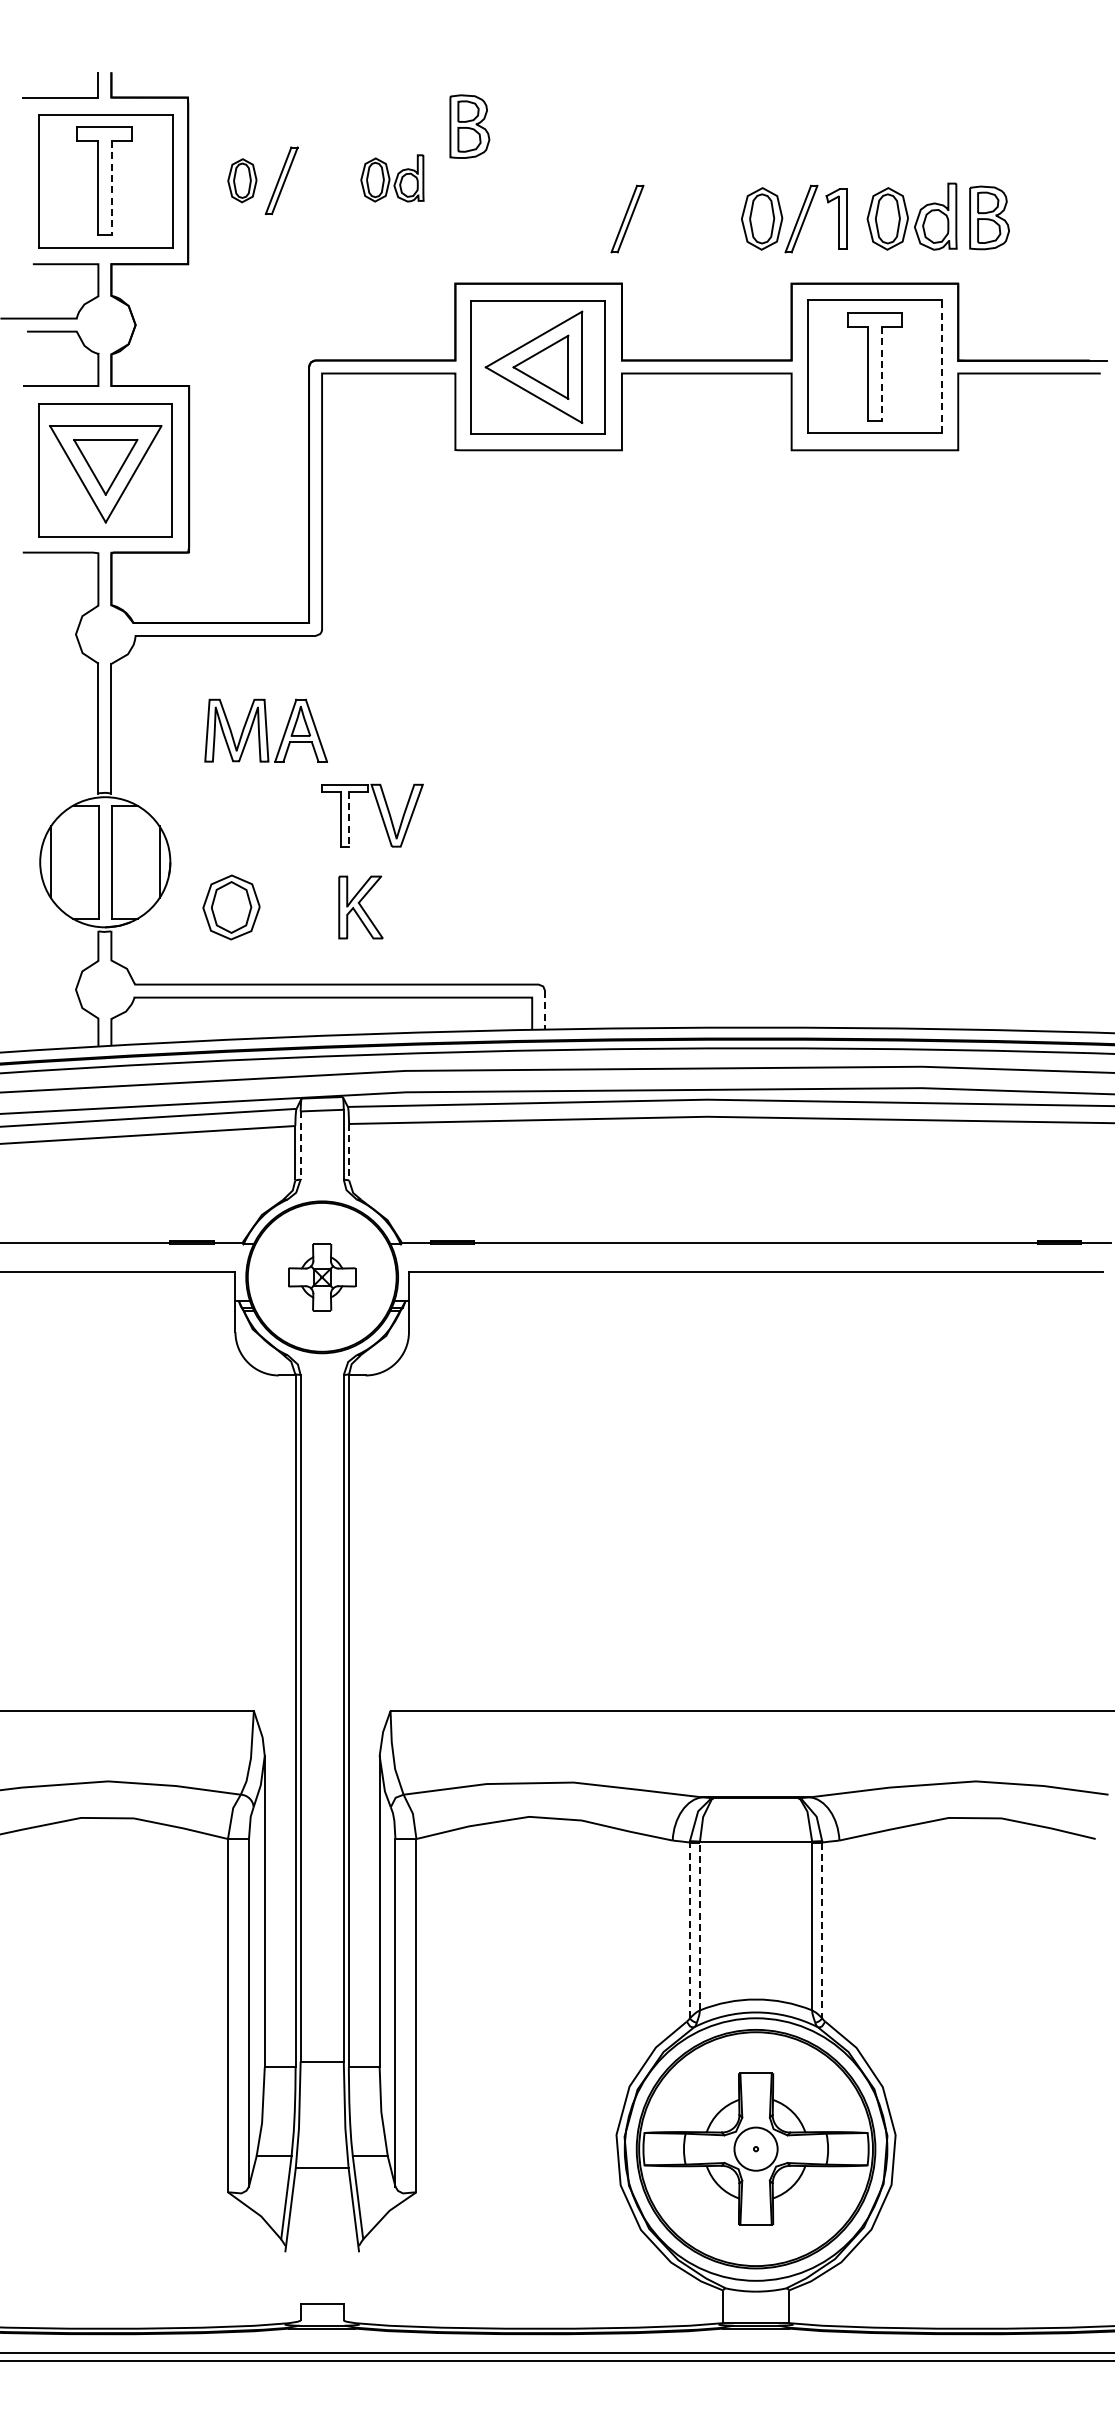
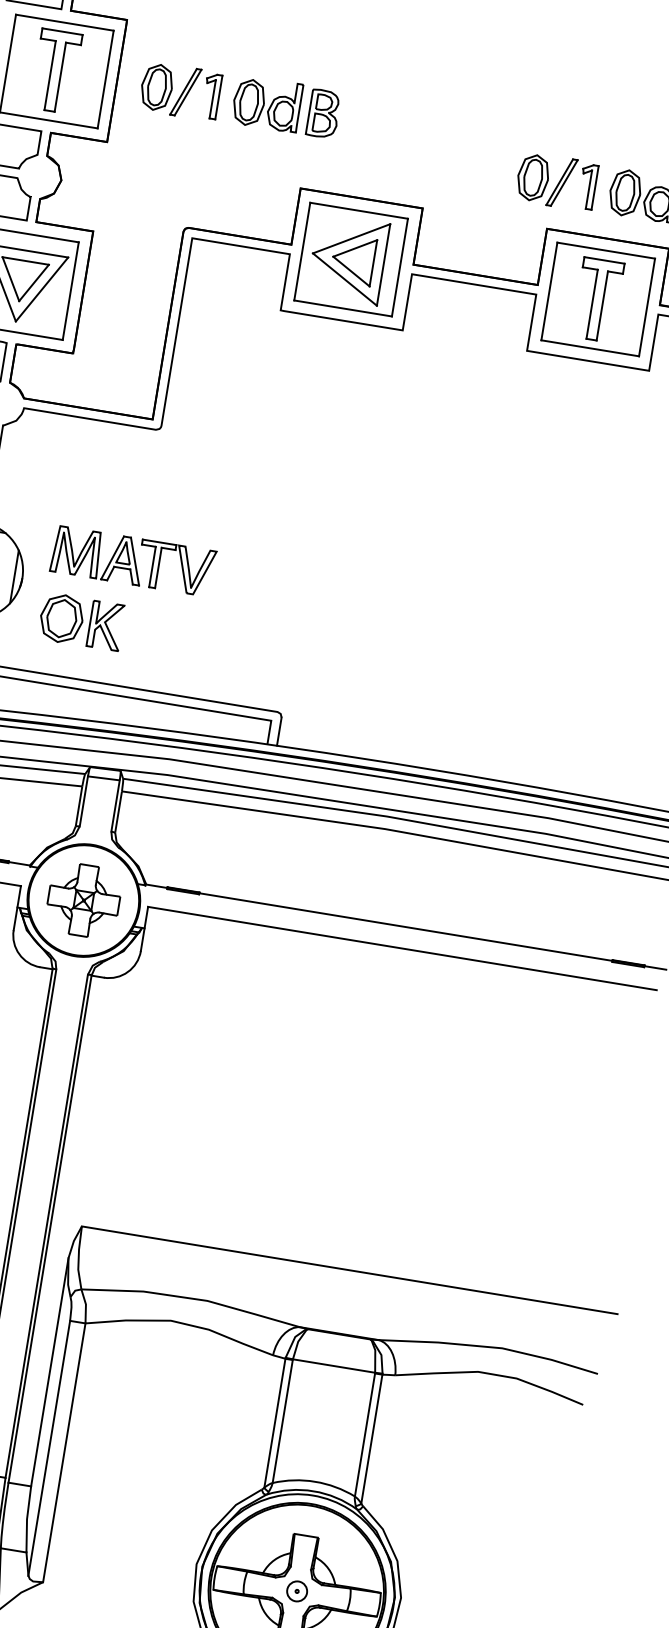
part: (469, 126) -> (323, 113), moved
part: (392, 178) -> (267, 103), size x1.43
part: (242, 180) -> (157, 87), size x1.43
part: (316, 180) -> (211, 96), added
line: (111, 188) -> (60, 77), dashed -> solid
part: (627, 218) -> (434, 161), removed
line: (941, 366) -> (646, 307), dashed -> solid
line: (881, 374) -> (602, 306), dashed -> solid
part: (265, 730) -> (97, 555), moved
line: (348, 819) -> (158, 568), dashed -> solid
part: (360, 907) -> (105, 625), moved
line: (545, 1010) -> (279, 731), dashed -> solid
line: (300, 1146) -> (83, 802), dashed -> solid
line: (349, 1152) -> (118, 812), dashed -> solid
part: (321, 1277) -> (83, 900), size x1.43
line: (699, 1926) -> (282, 1421), dashed -> solid
line: (689, 1930) -> (274, 1423), dashed -> solid
line: (822, 1930) -> (372, 1439), dashed -> solid
circle: (755, 2148) -> (296, 1590), size x0.62

